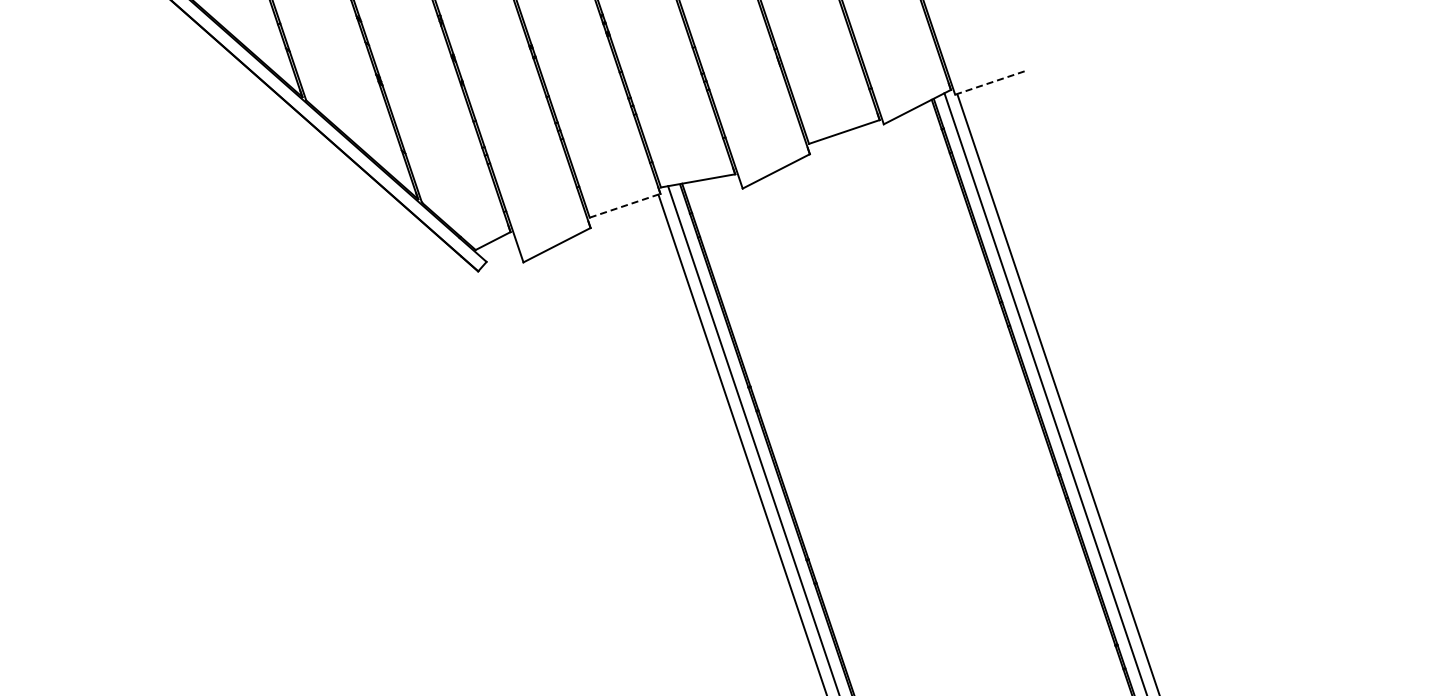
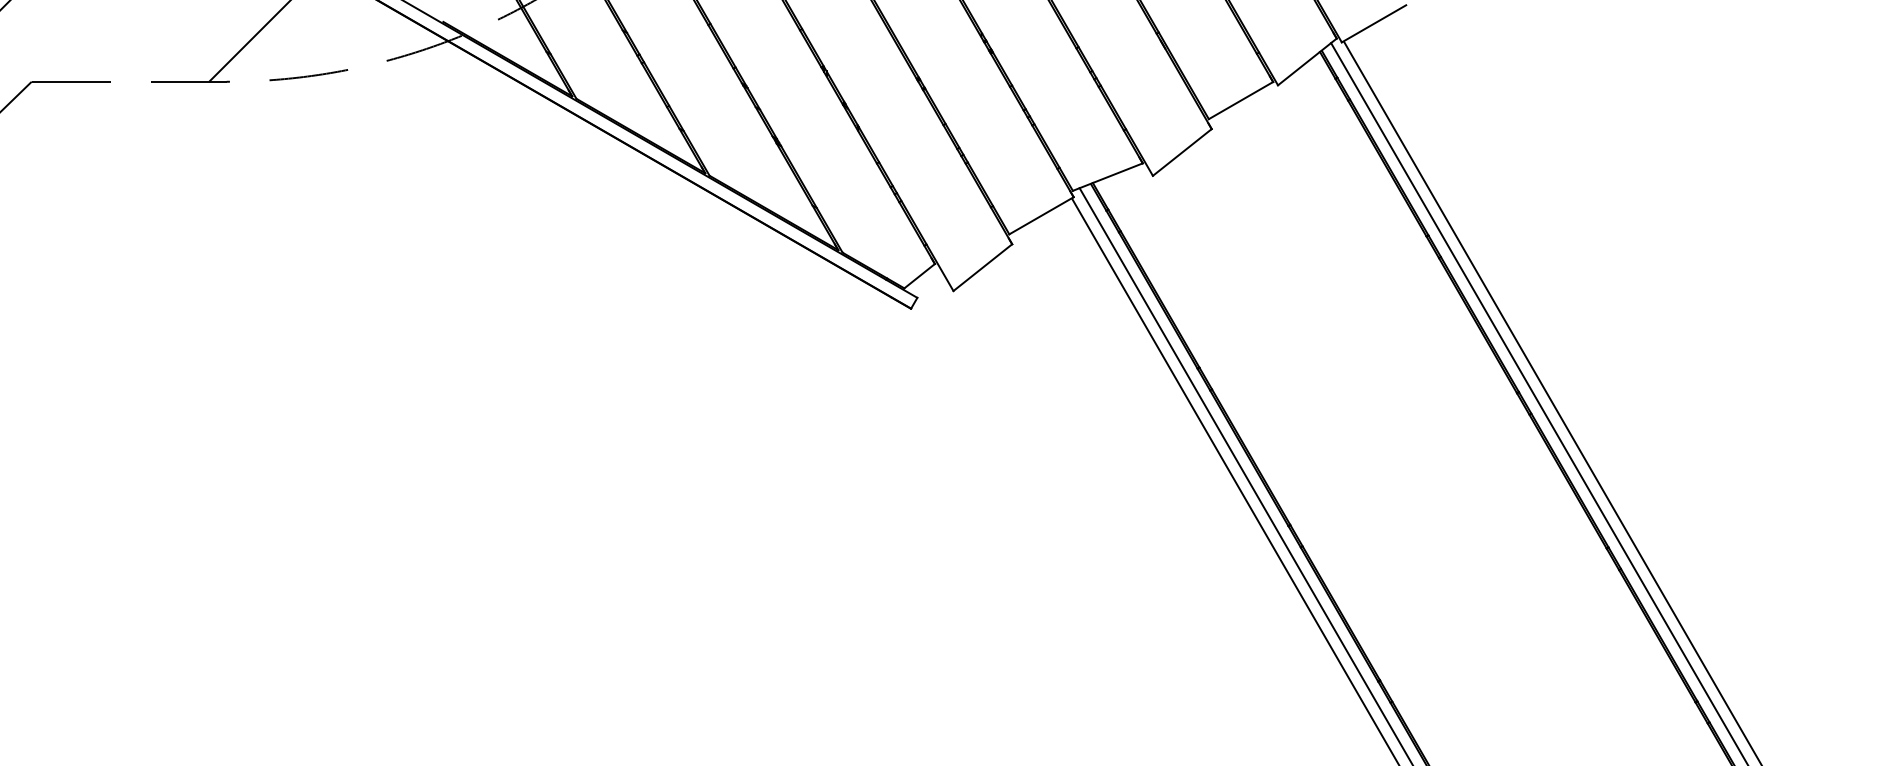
line: (991, 82) -> (1374, 23), dashed -> solid
line: (625, 205) -> (1041, 215), dashed -> solid

